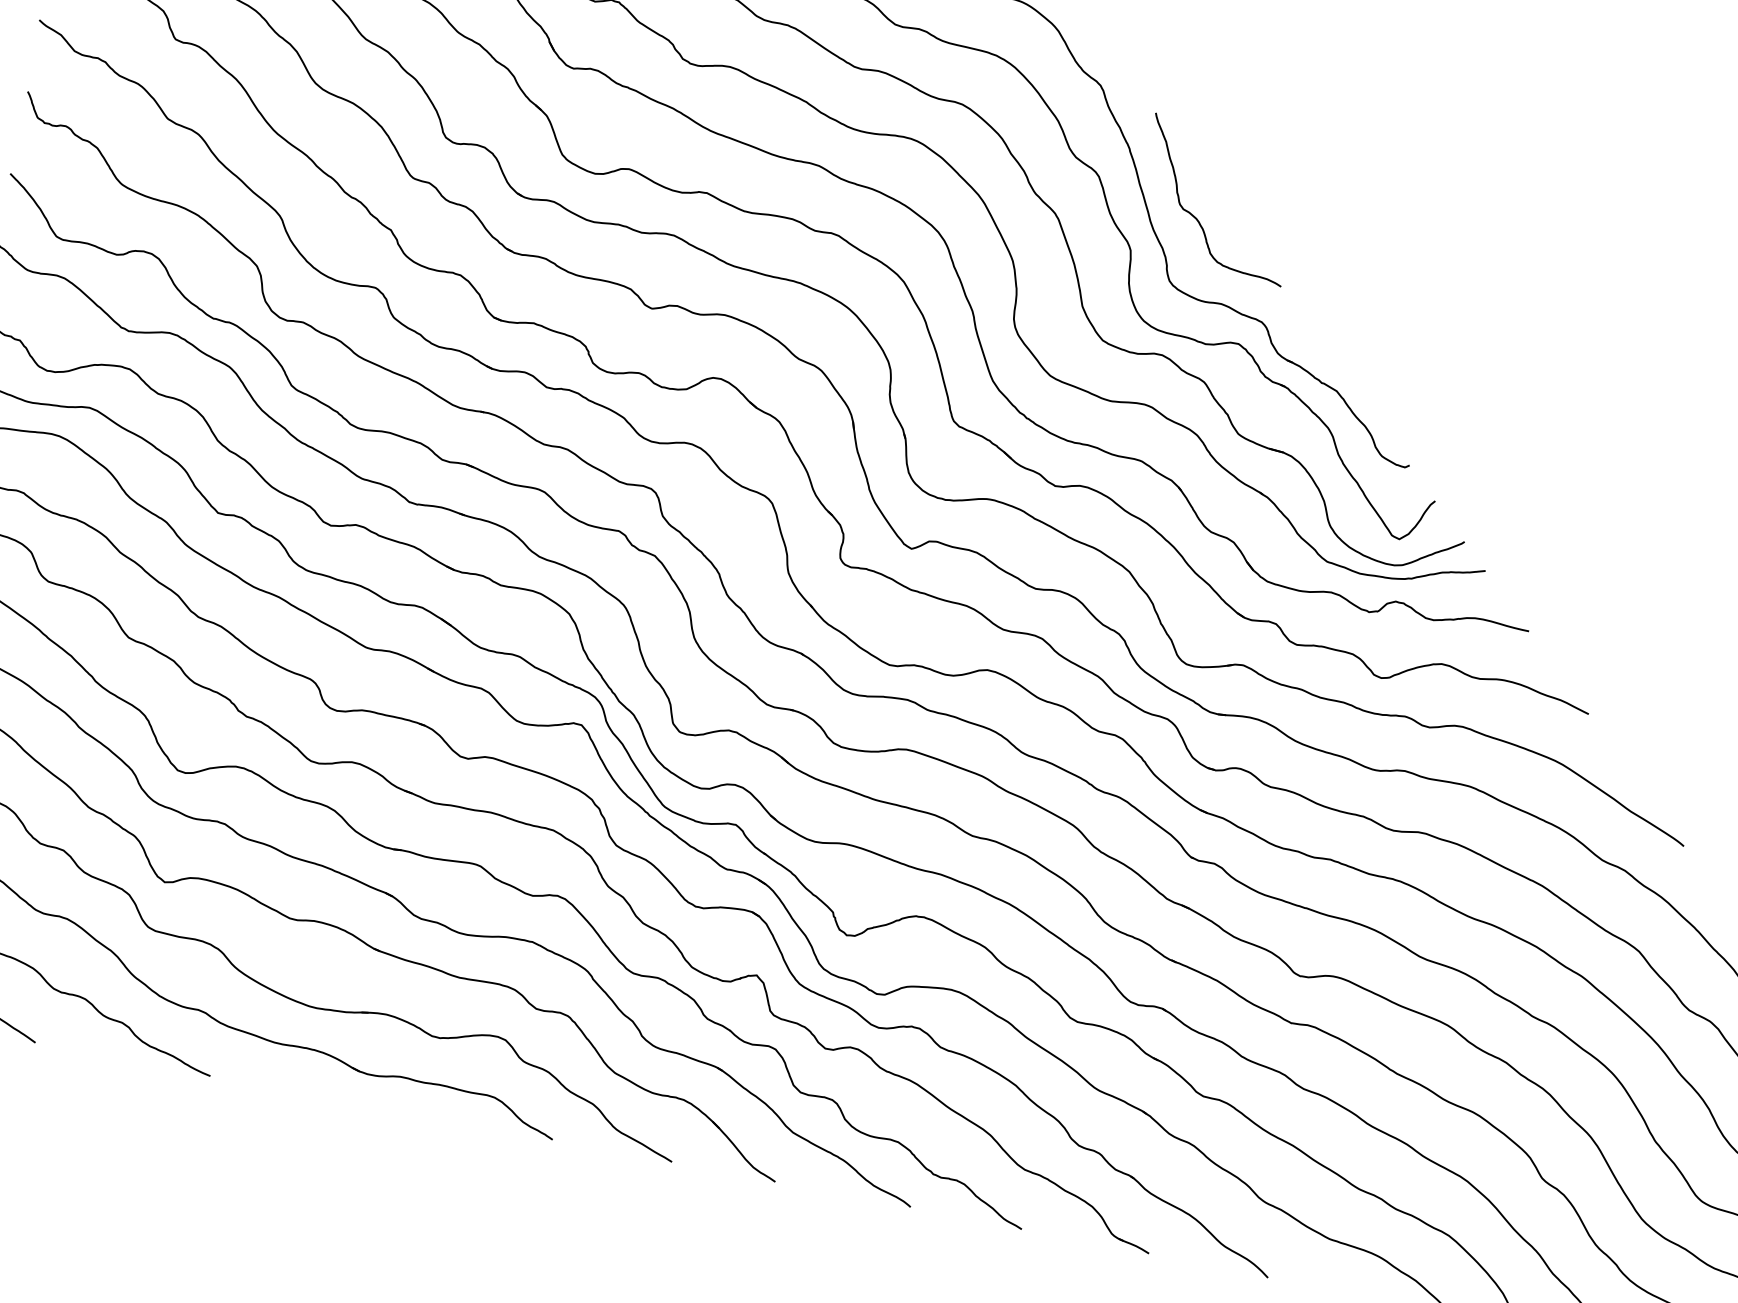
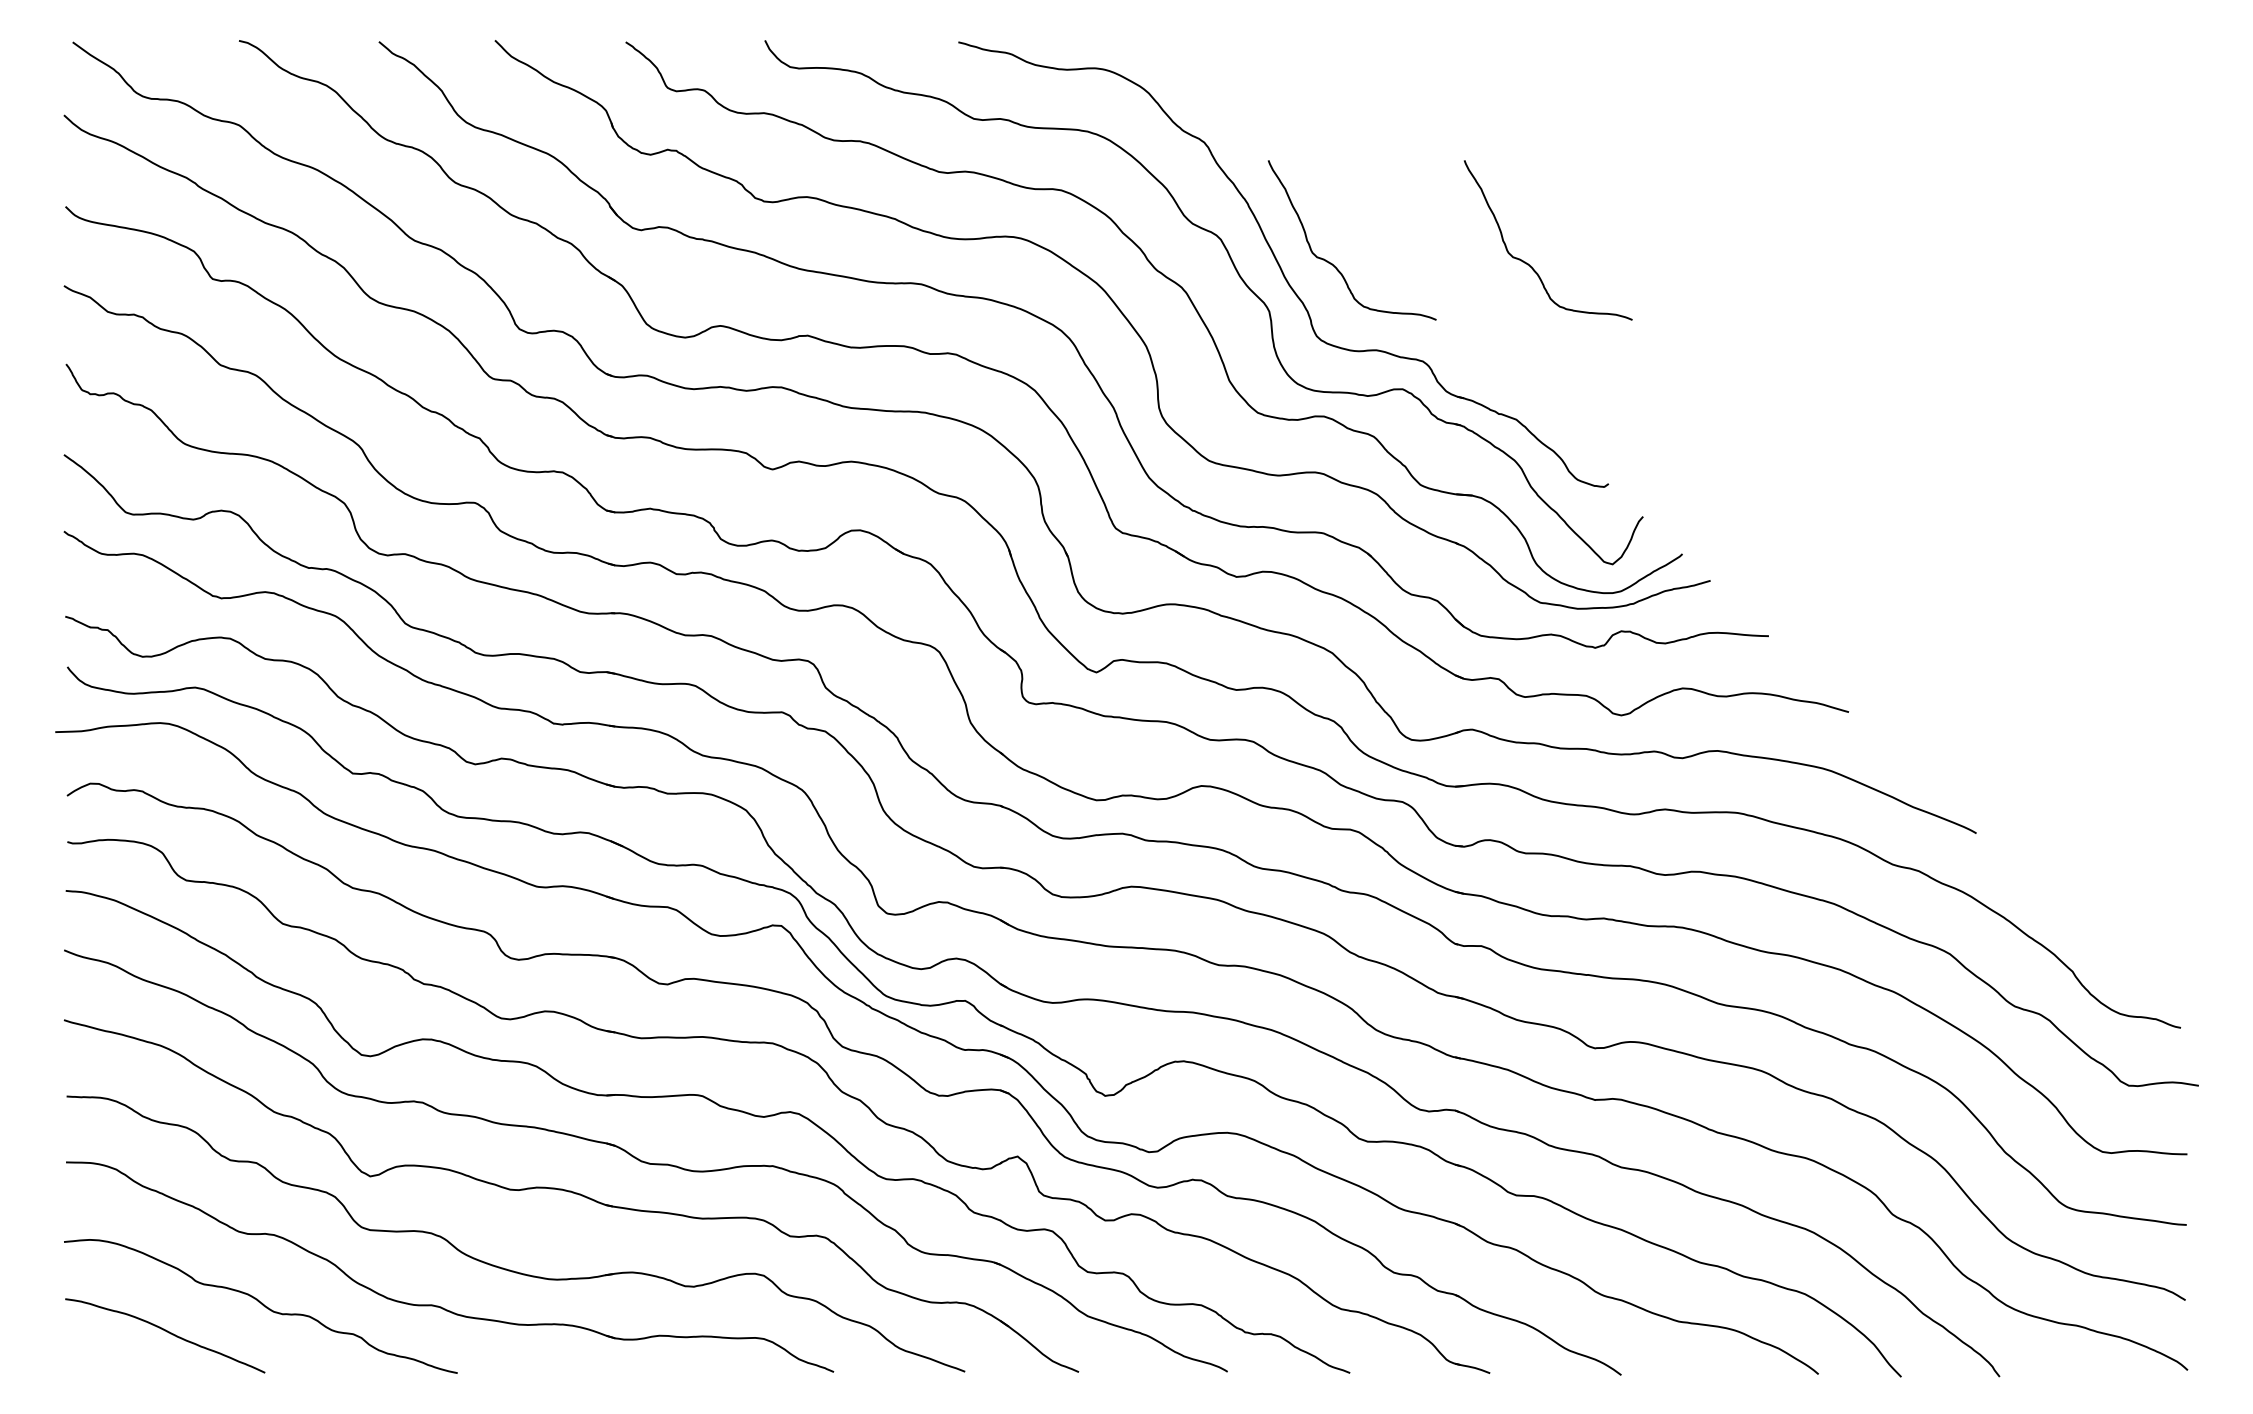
curve: (1374, 251) -> (1528, 263), added

